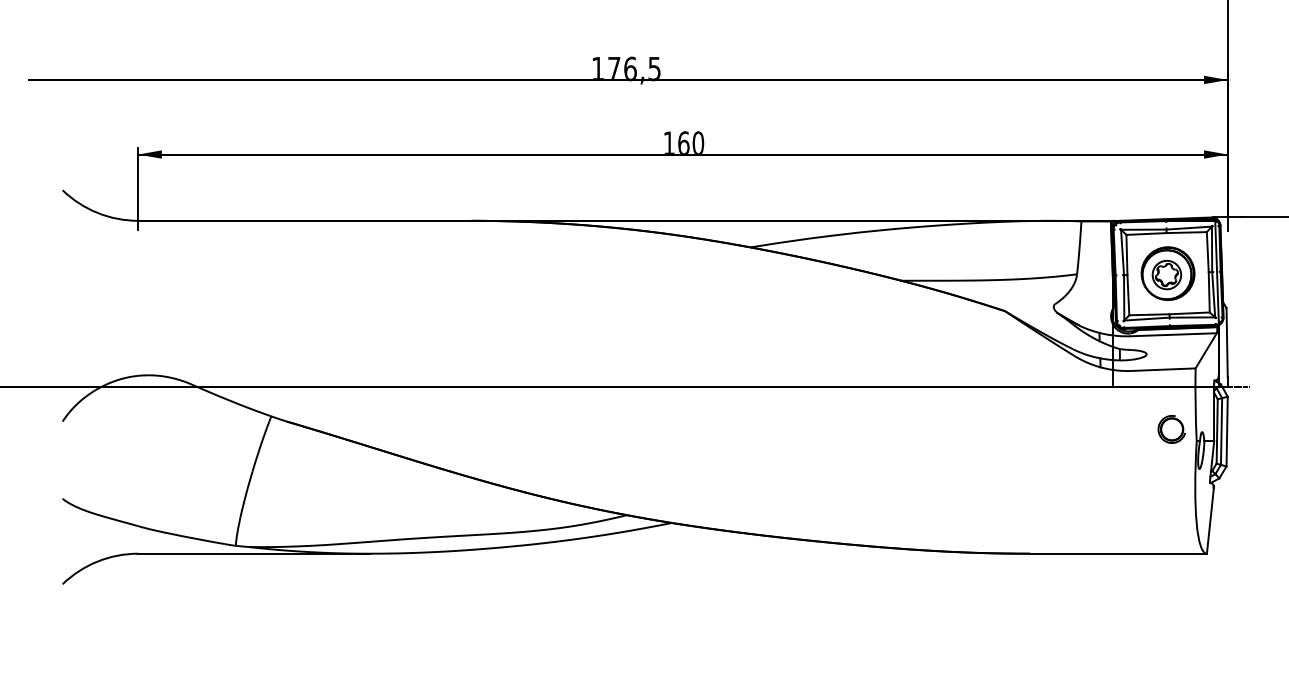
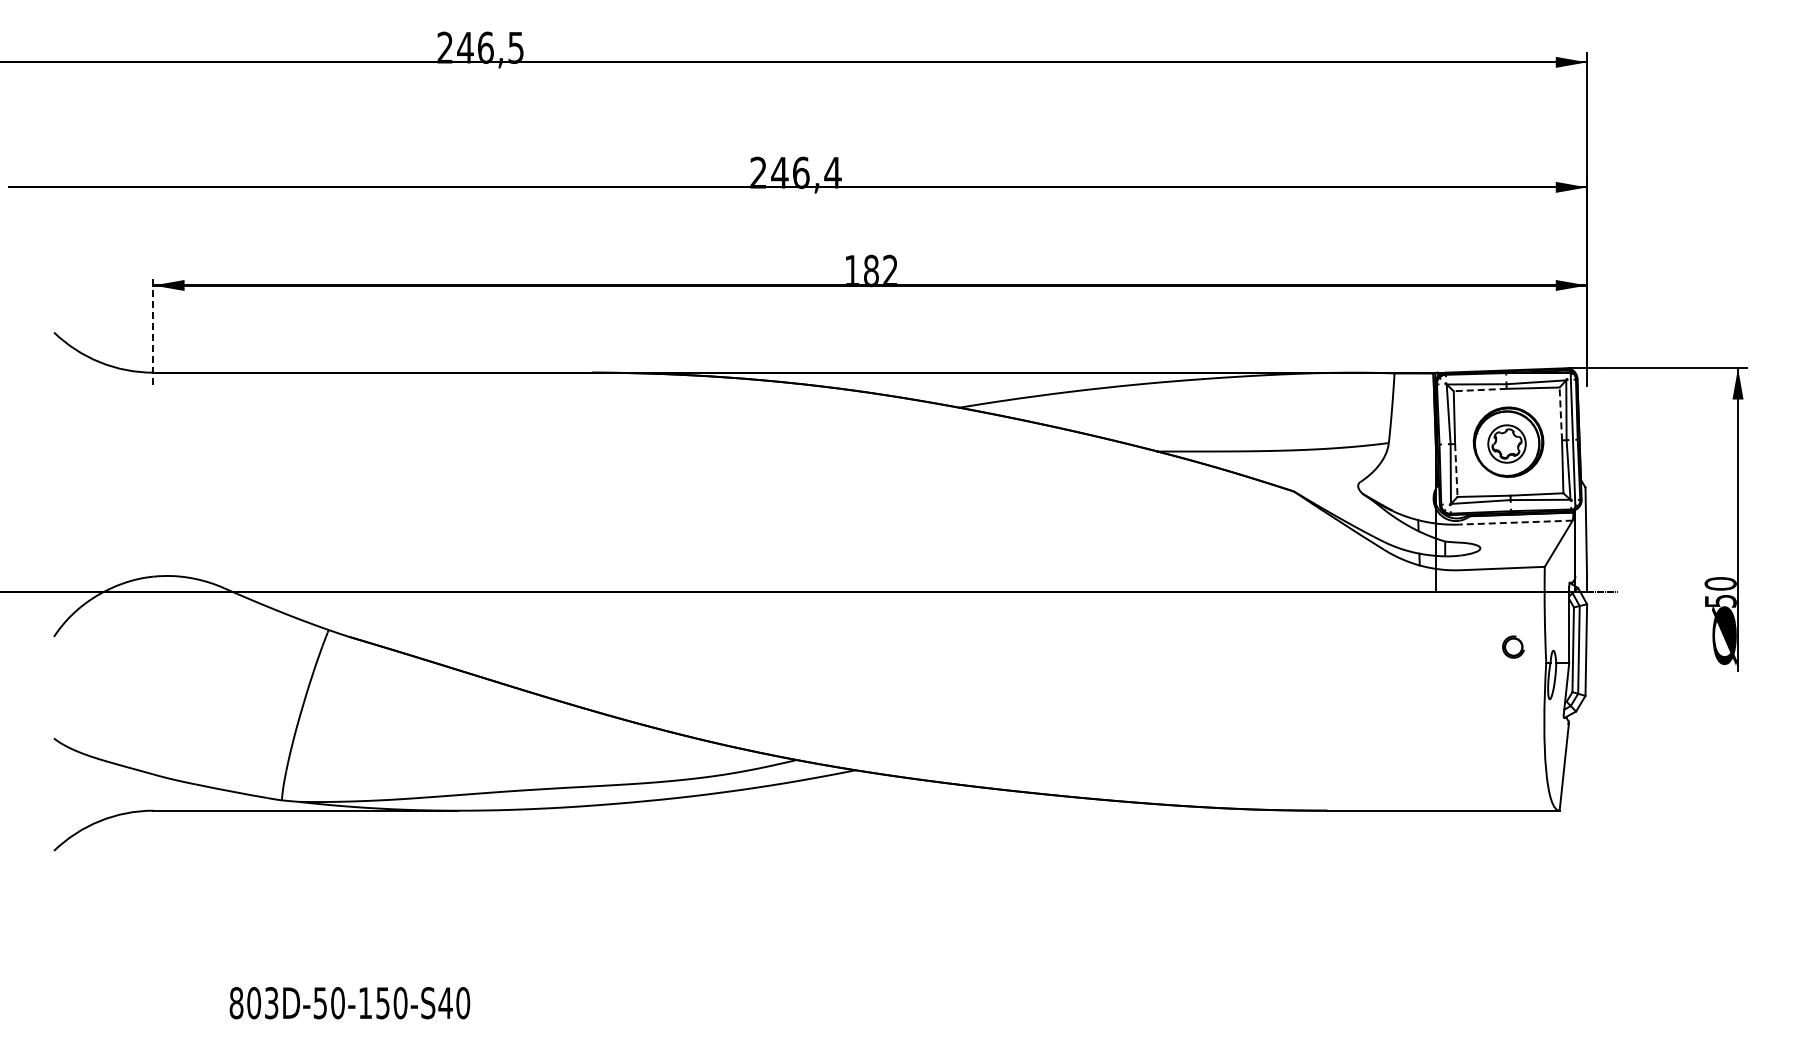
text: (626, 68) -> (795, 172), 176,5 -> 246,4
text: (691, 143) -> (881, 270), 160 -> 182
line: (138, 188) -> (153, 330), solid -> dashed
line: (1145, 234) -> (1479, 390), solid -> dashed
line: (1207, 251) -> (1560, 413), solid -> dashed
line: (1128, 295) -> (1456, 471), solid -> dashed
line: (1174, 334) -> (1516, 522), solid -> dashed
part: (1171, 428) -> (1513, 646), size x0.6

